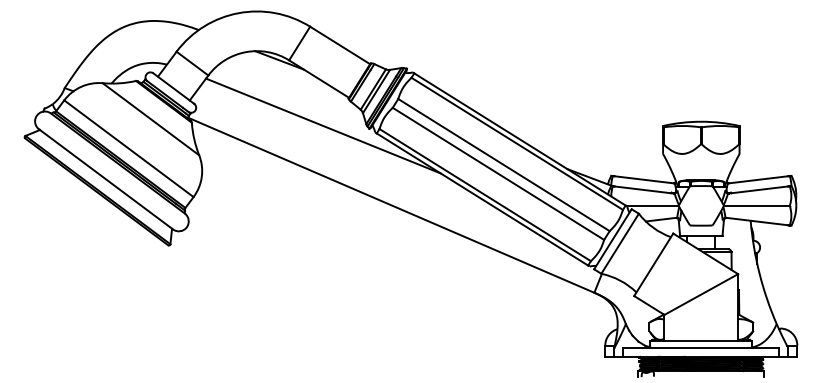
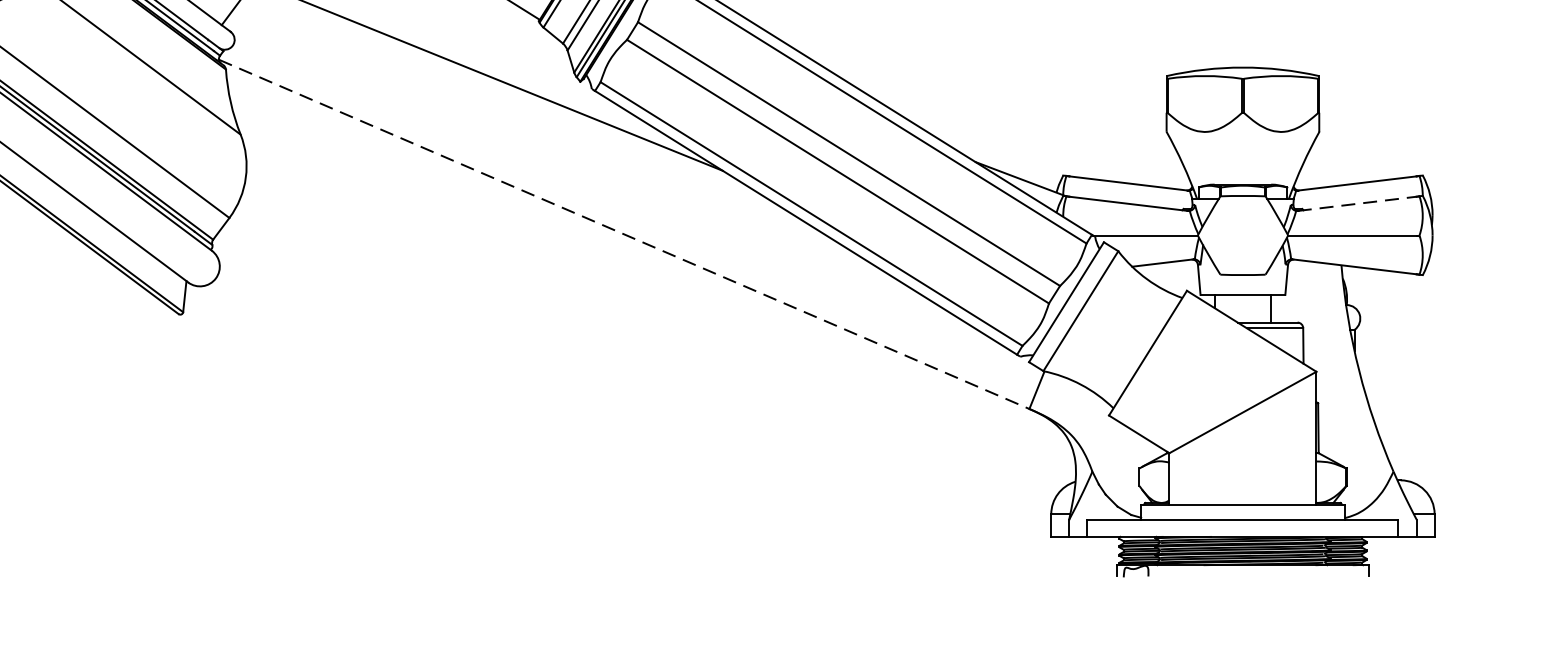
line: (758, 190) -> (1357, 204), solid -> dashed
line: (391, 205) -> (624, 234), solid -> dashed

